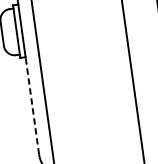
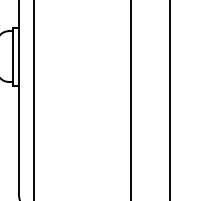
line: (32, 106) -> (18, 139), dashed -> solid

